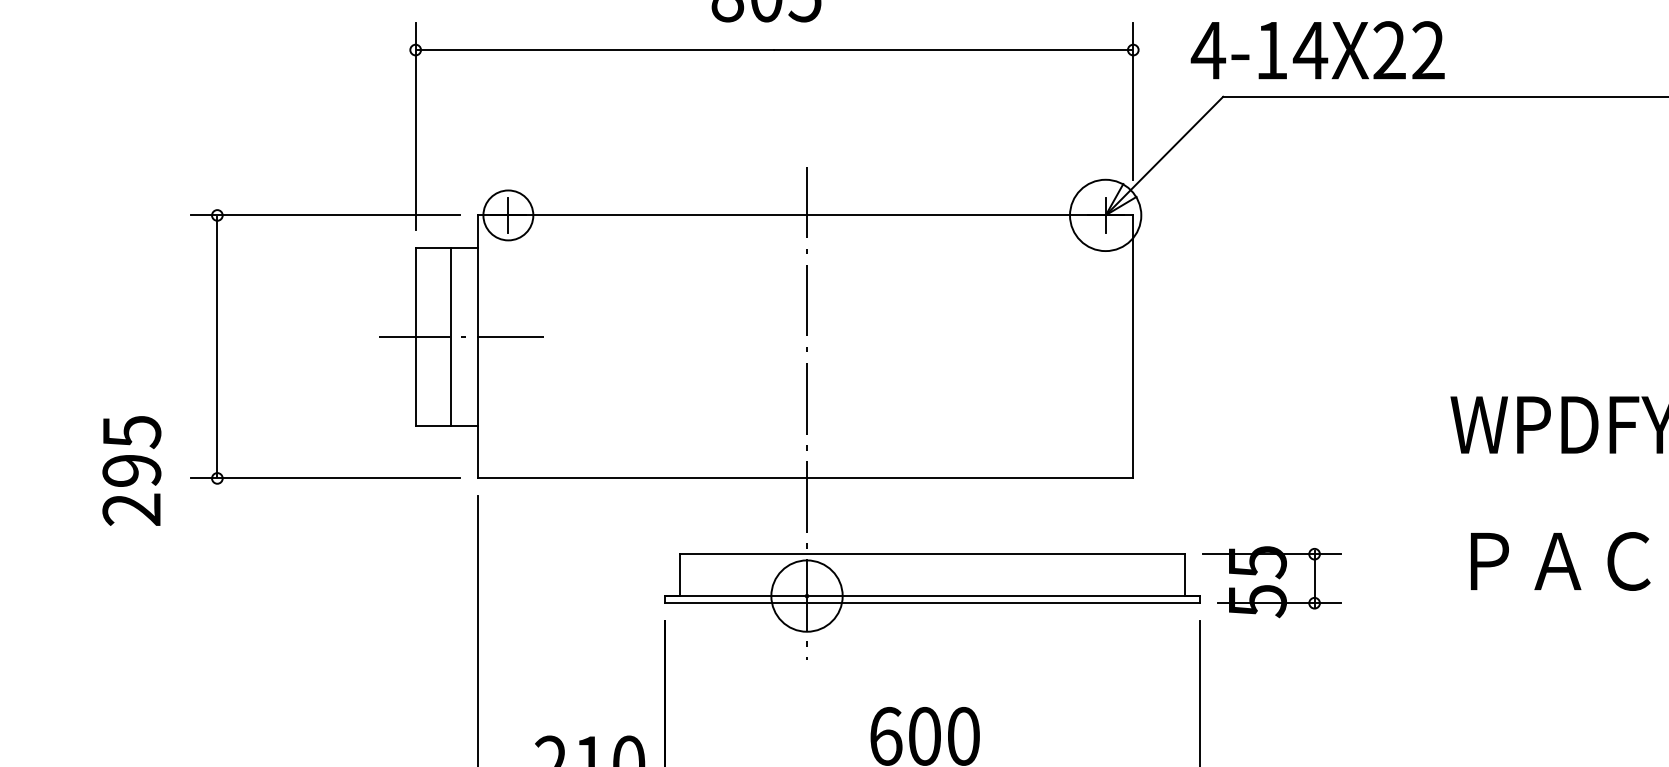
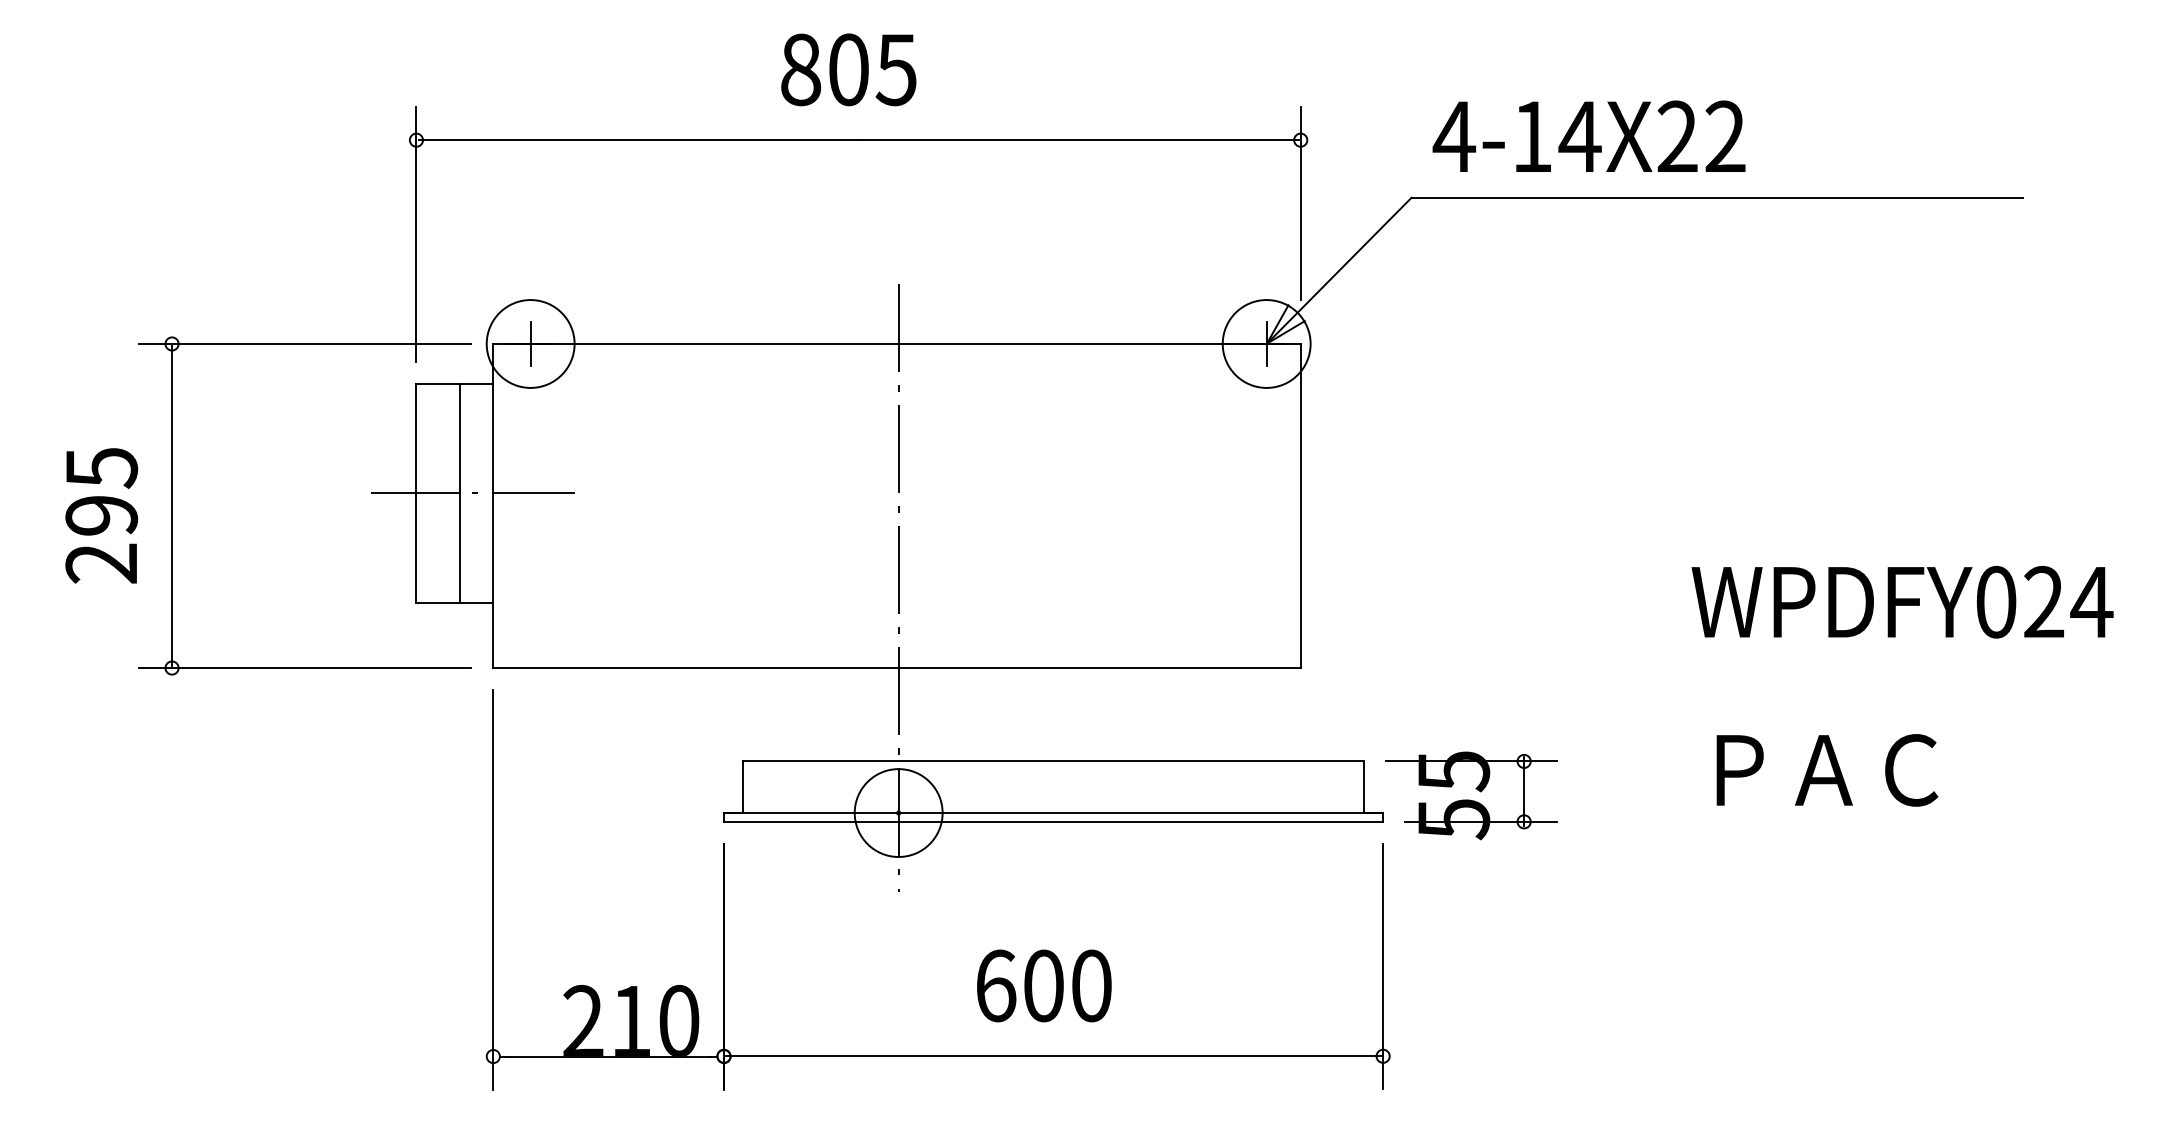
text: (1317, 49) -> (1588, 135), moved
circle: (508, 215) -> (530, 343), size x1.43
text: (131, 470) -> (101, 515), moved

